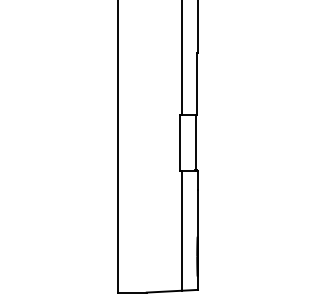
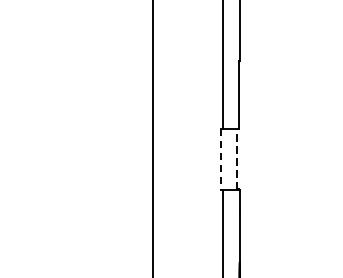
line: (180, 142) -> (220, 158), solid -> dashed
line: (195, 142) -> (237, 158), solid -> dashed

